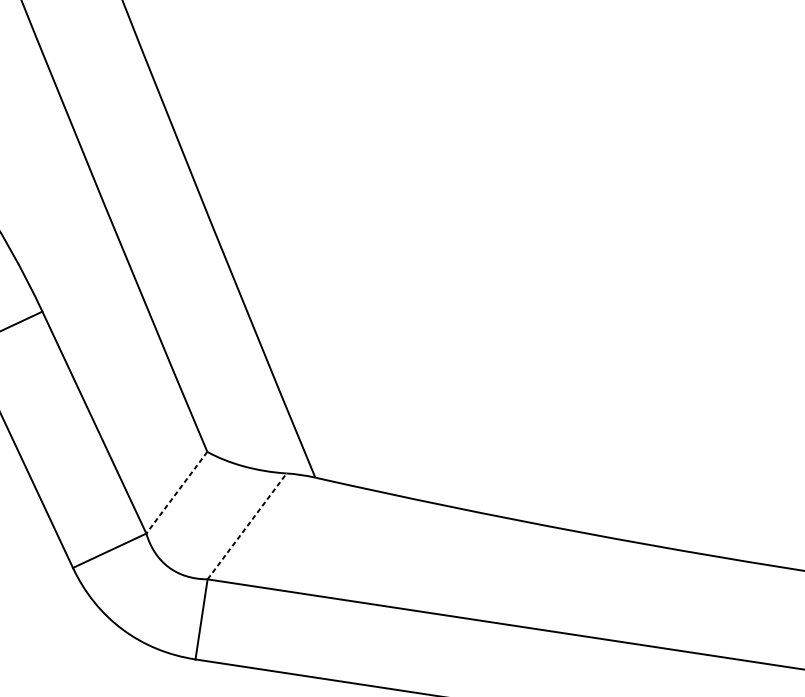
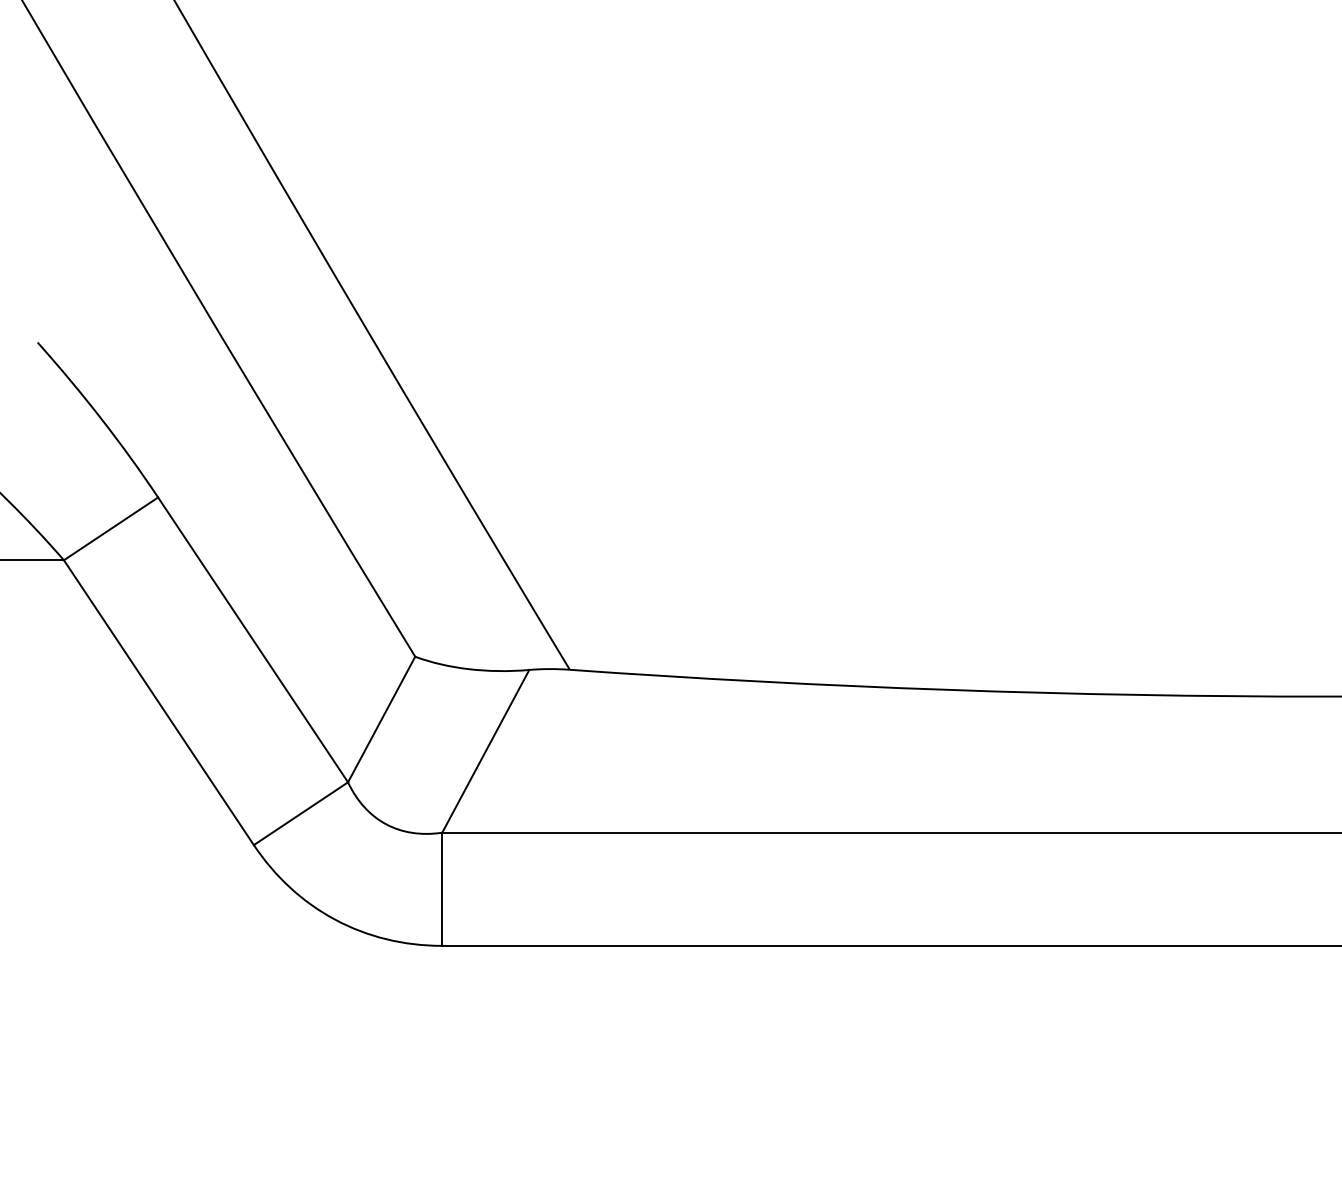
line: (176, 492) -> (381, 719), dashed -> solid
line: (247, 525) -> (486, 750), dashed -> solid

